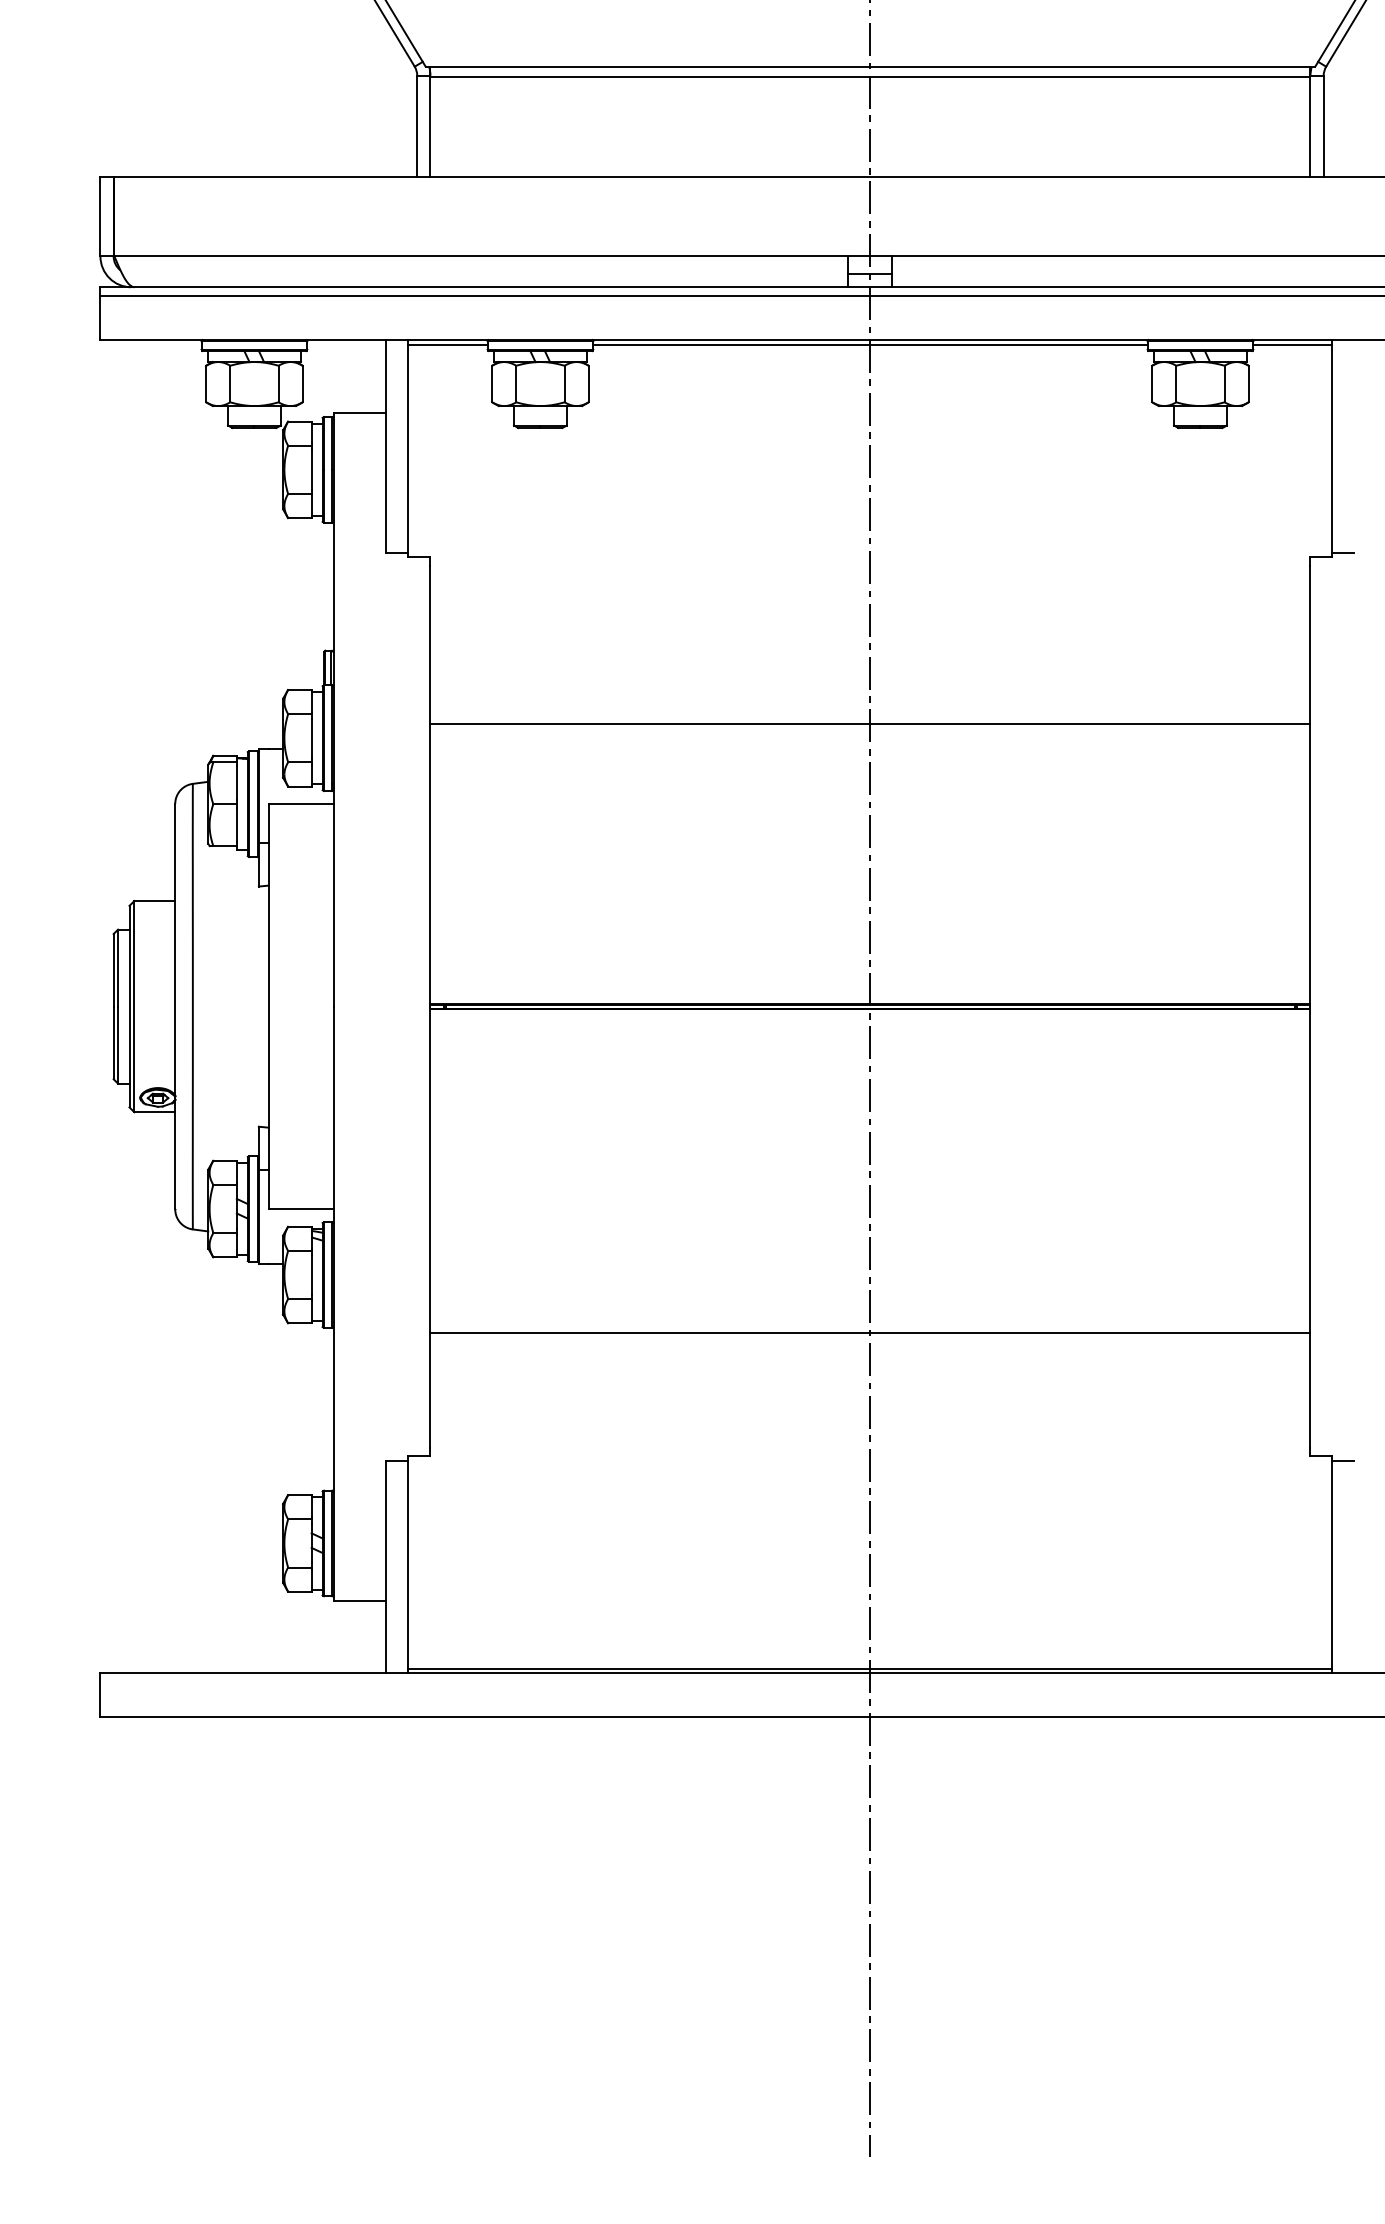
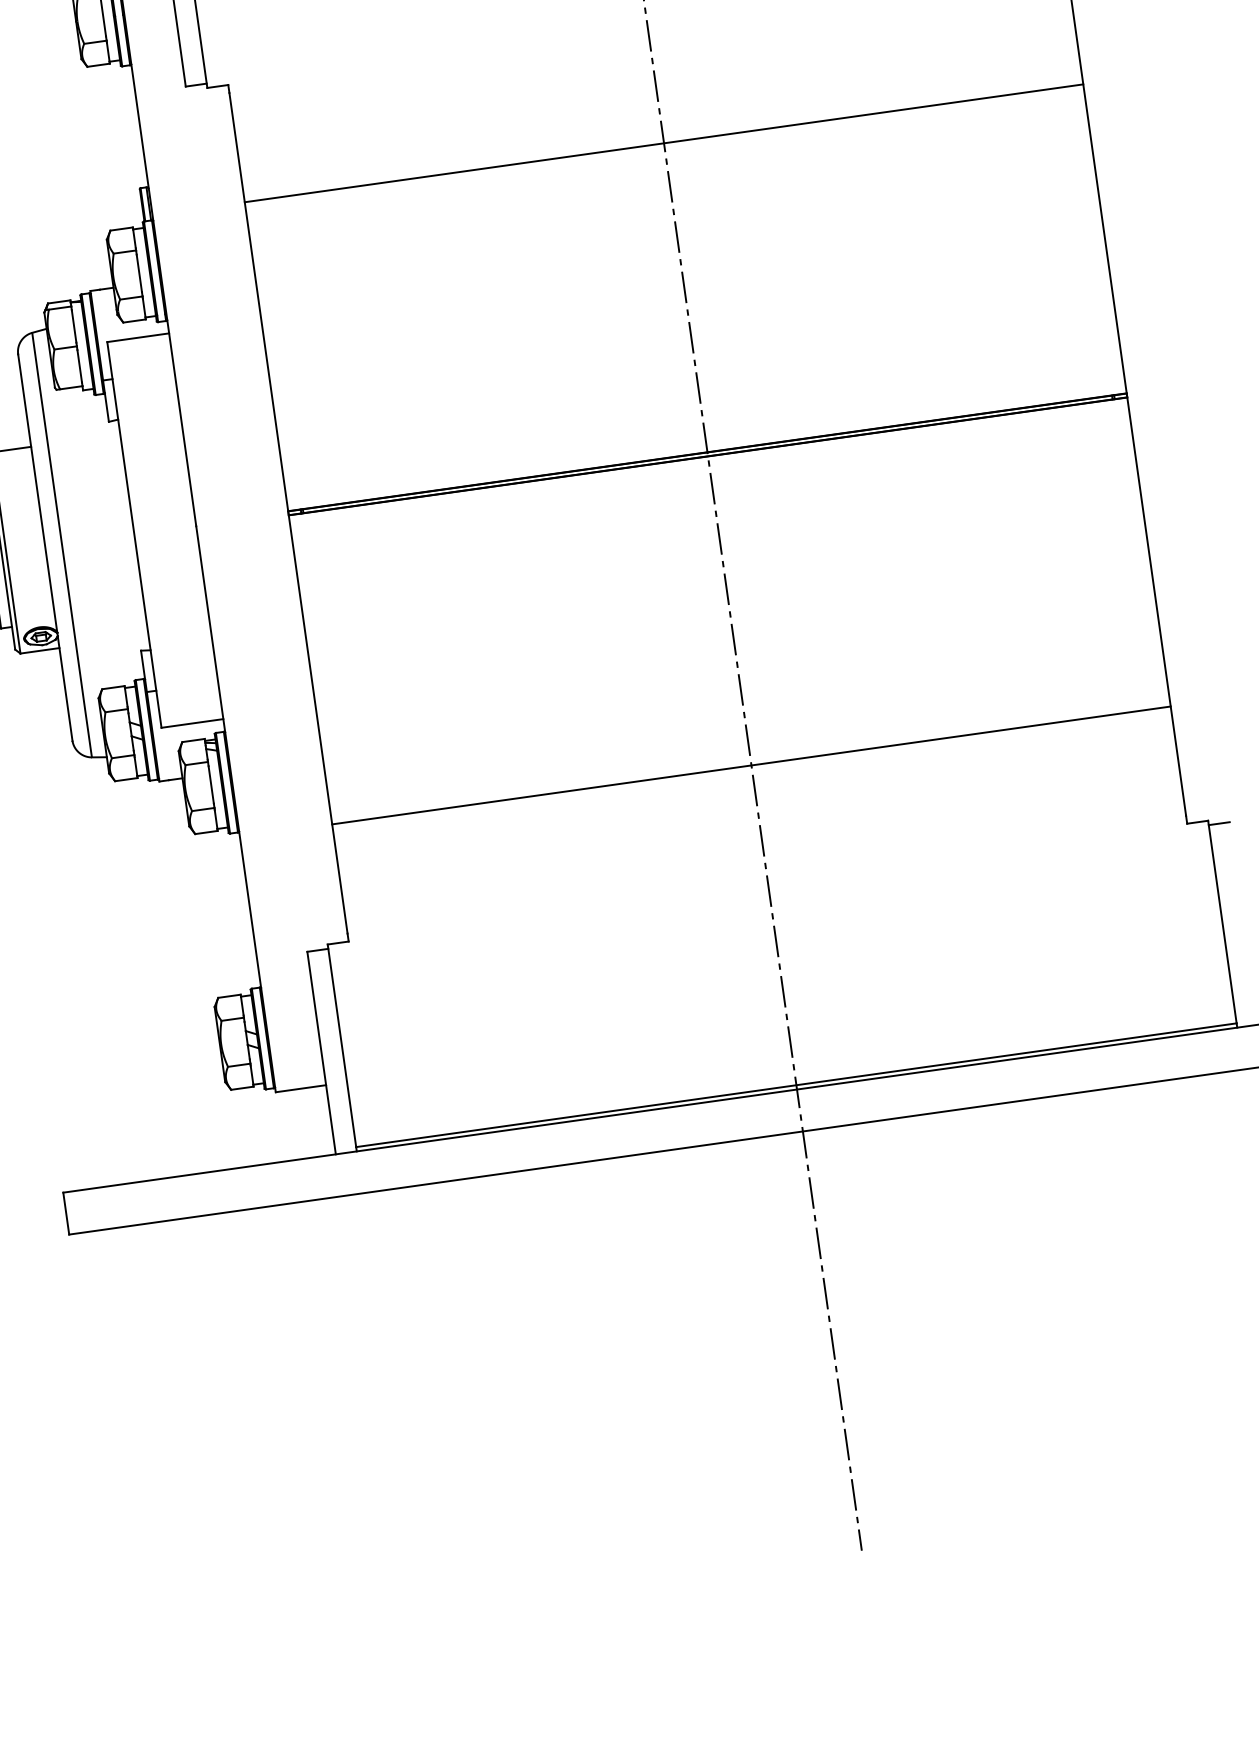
line: (870, 724) -> (664, 143), moved

